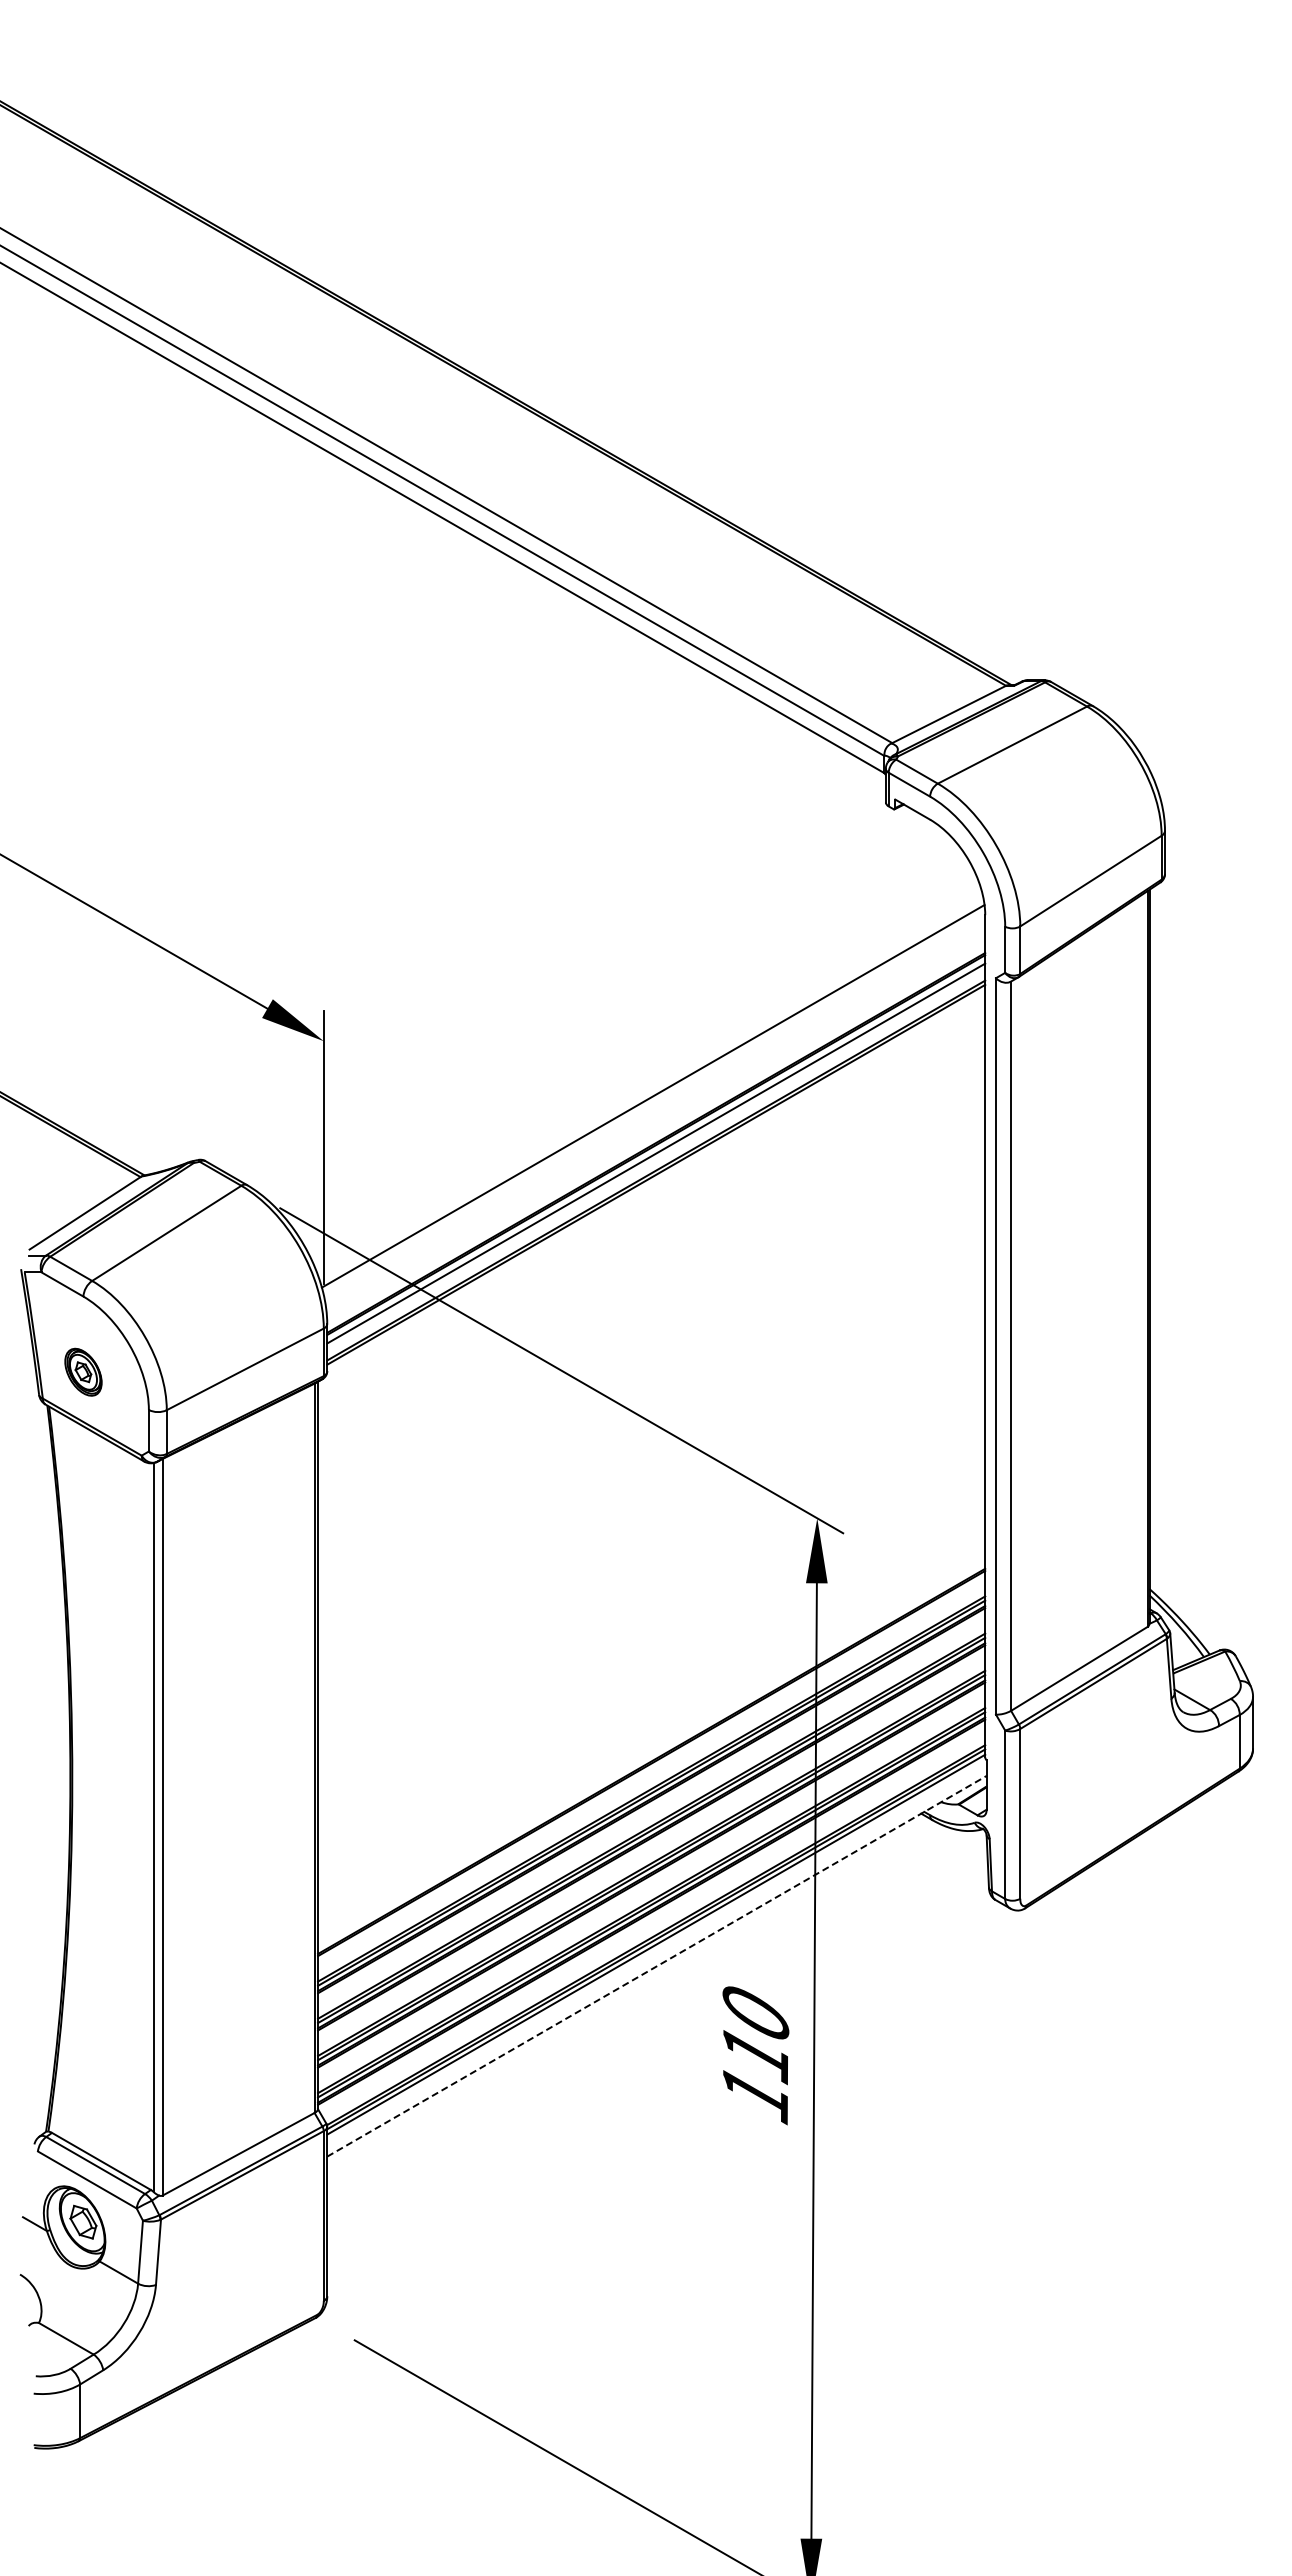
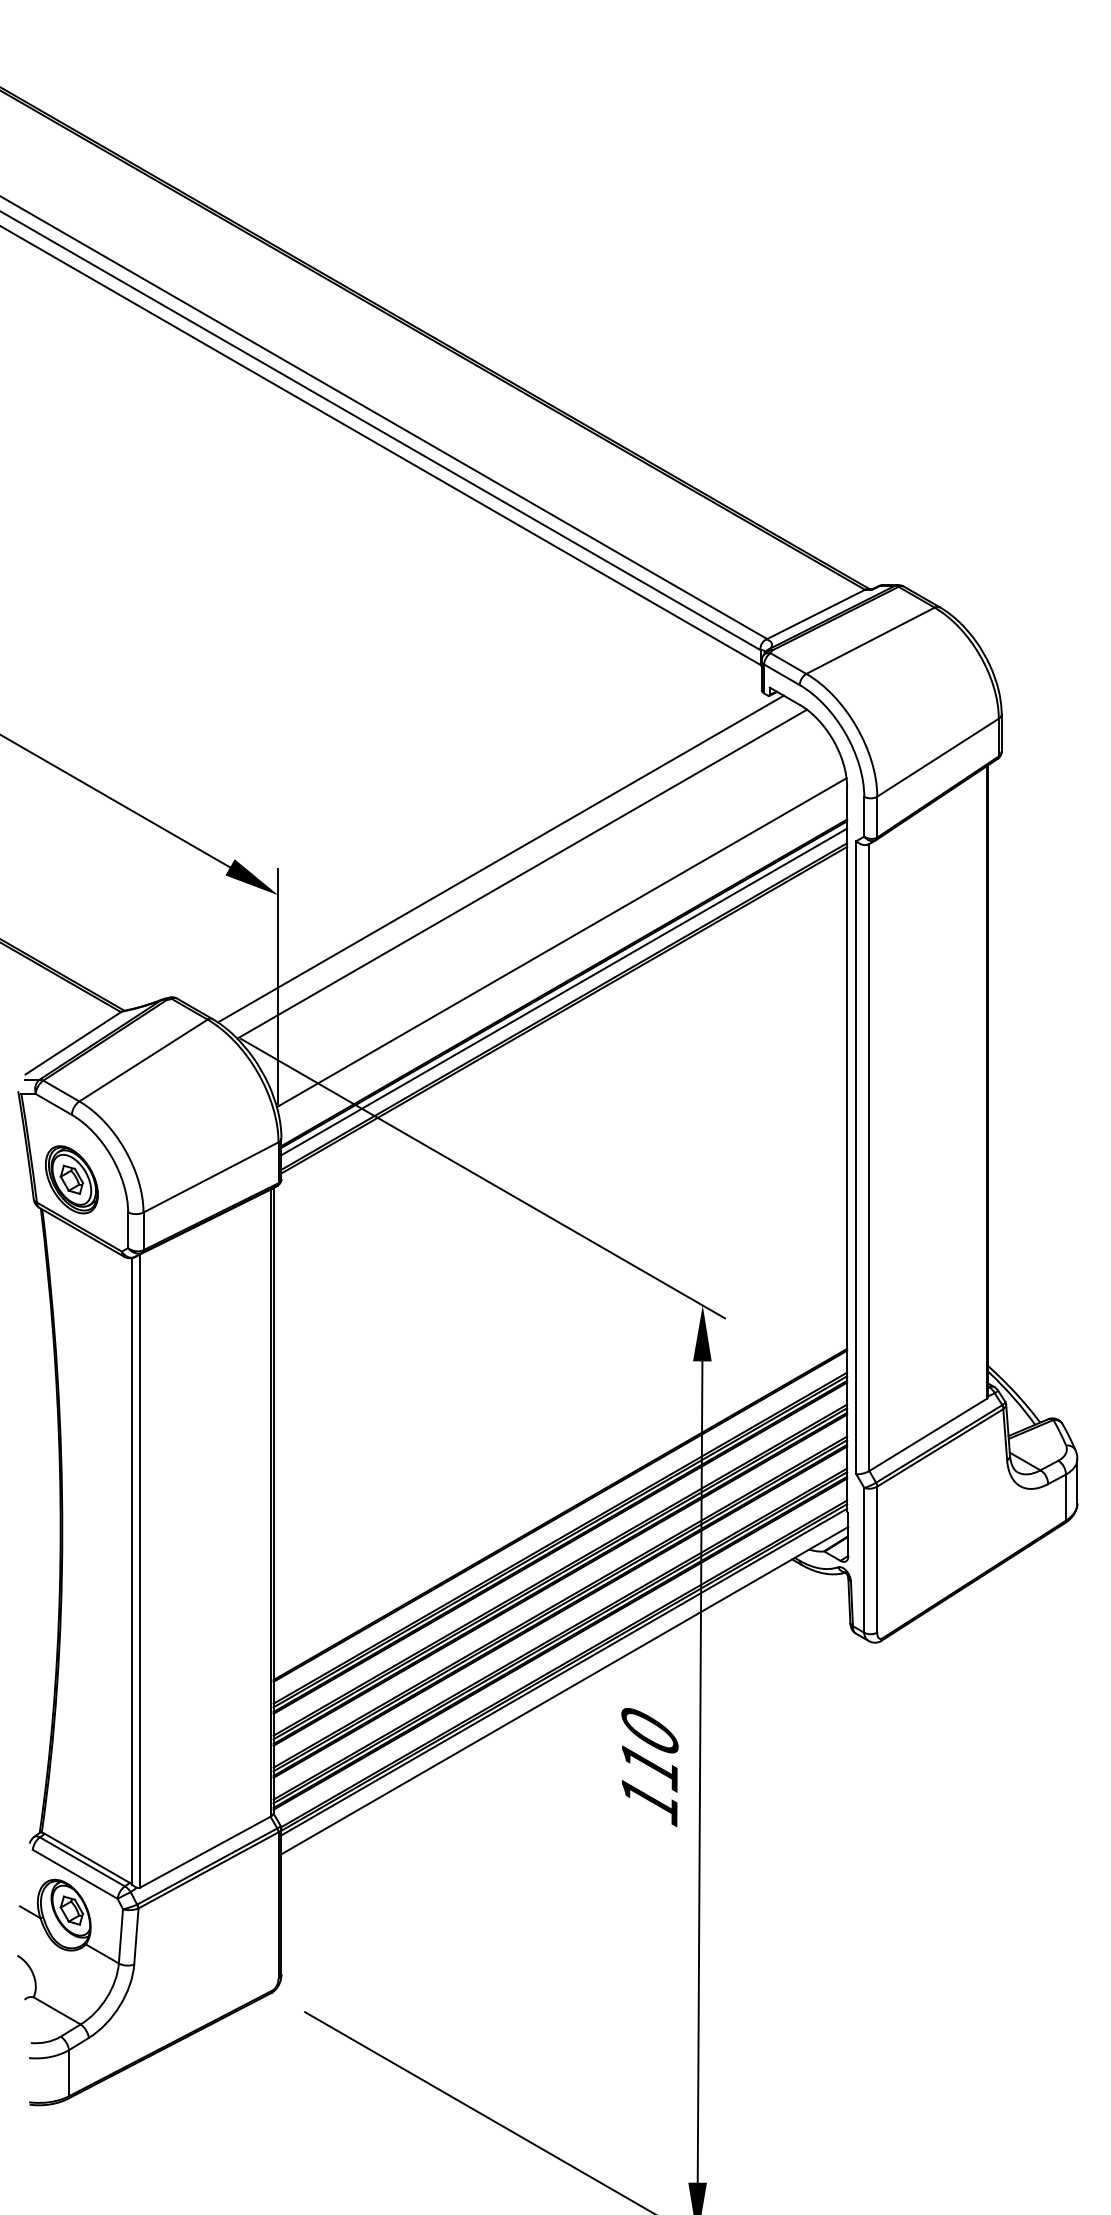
line: (582, 999) -> (500, 859), added
line: (606, 1016) -> (521, 874), added
part: (83, 1372) -> (71, 1180), size x1.67
line: (656, 1966) -> (564, 1690), dashed -> solid

